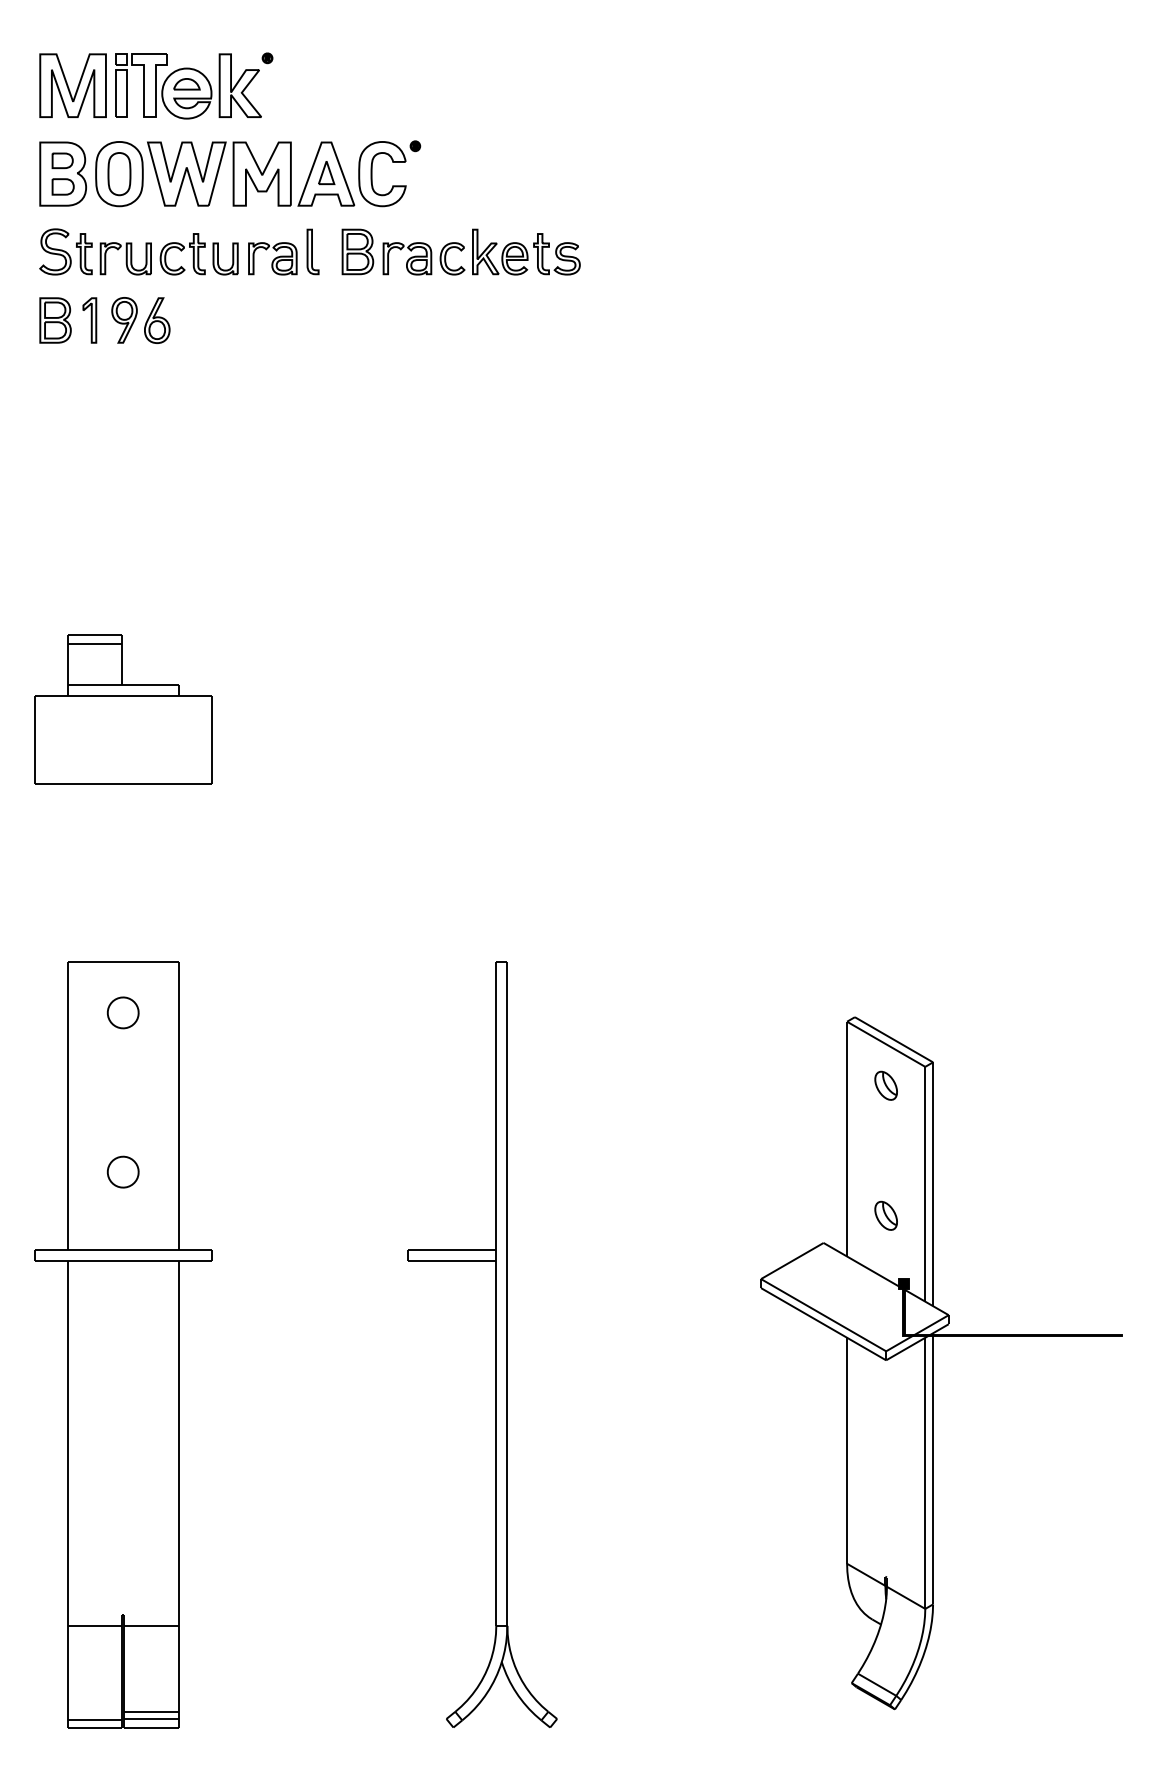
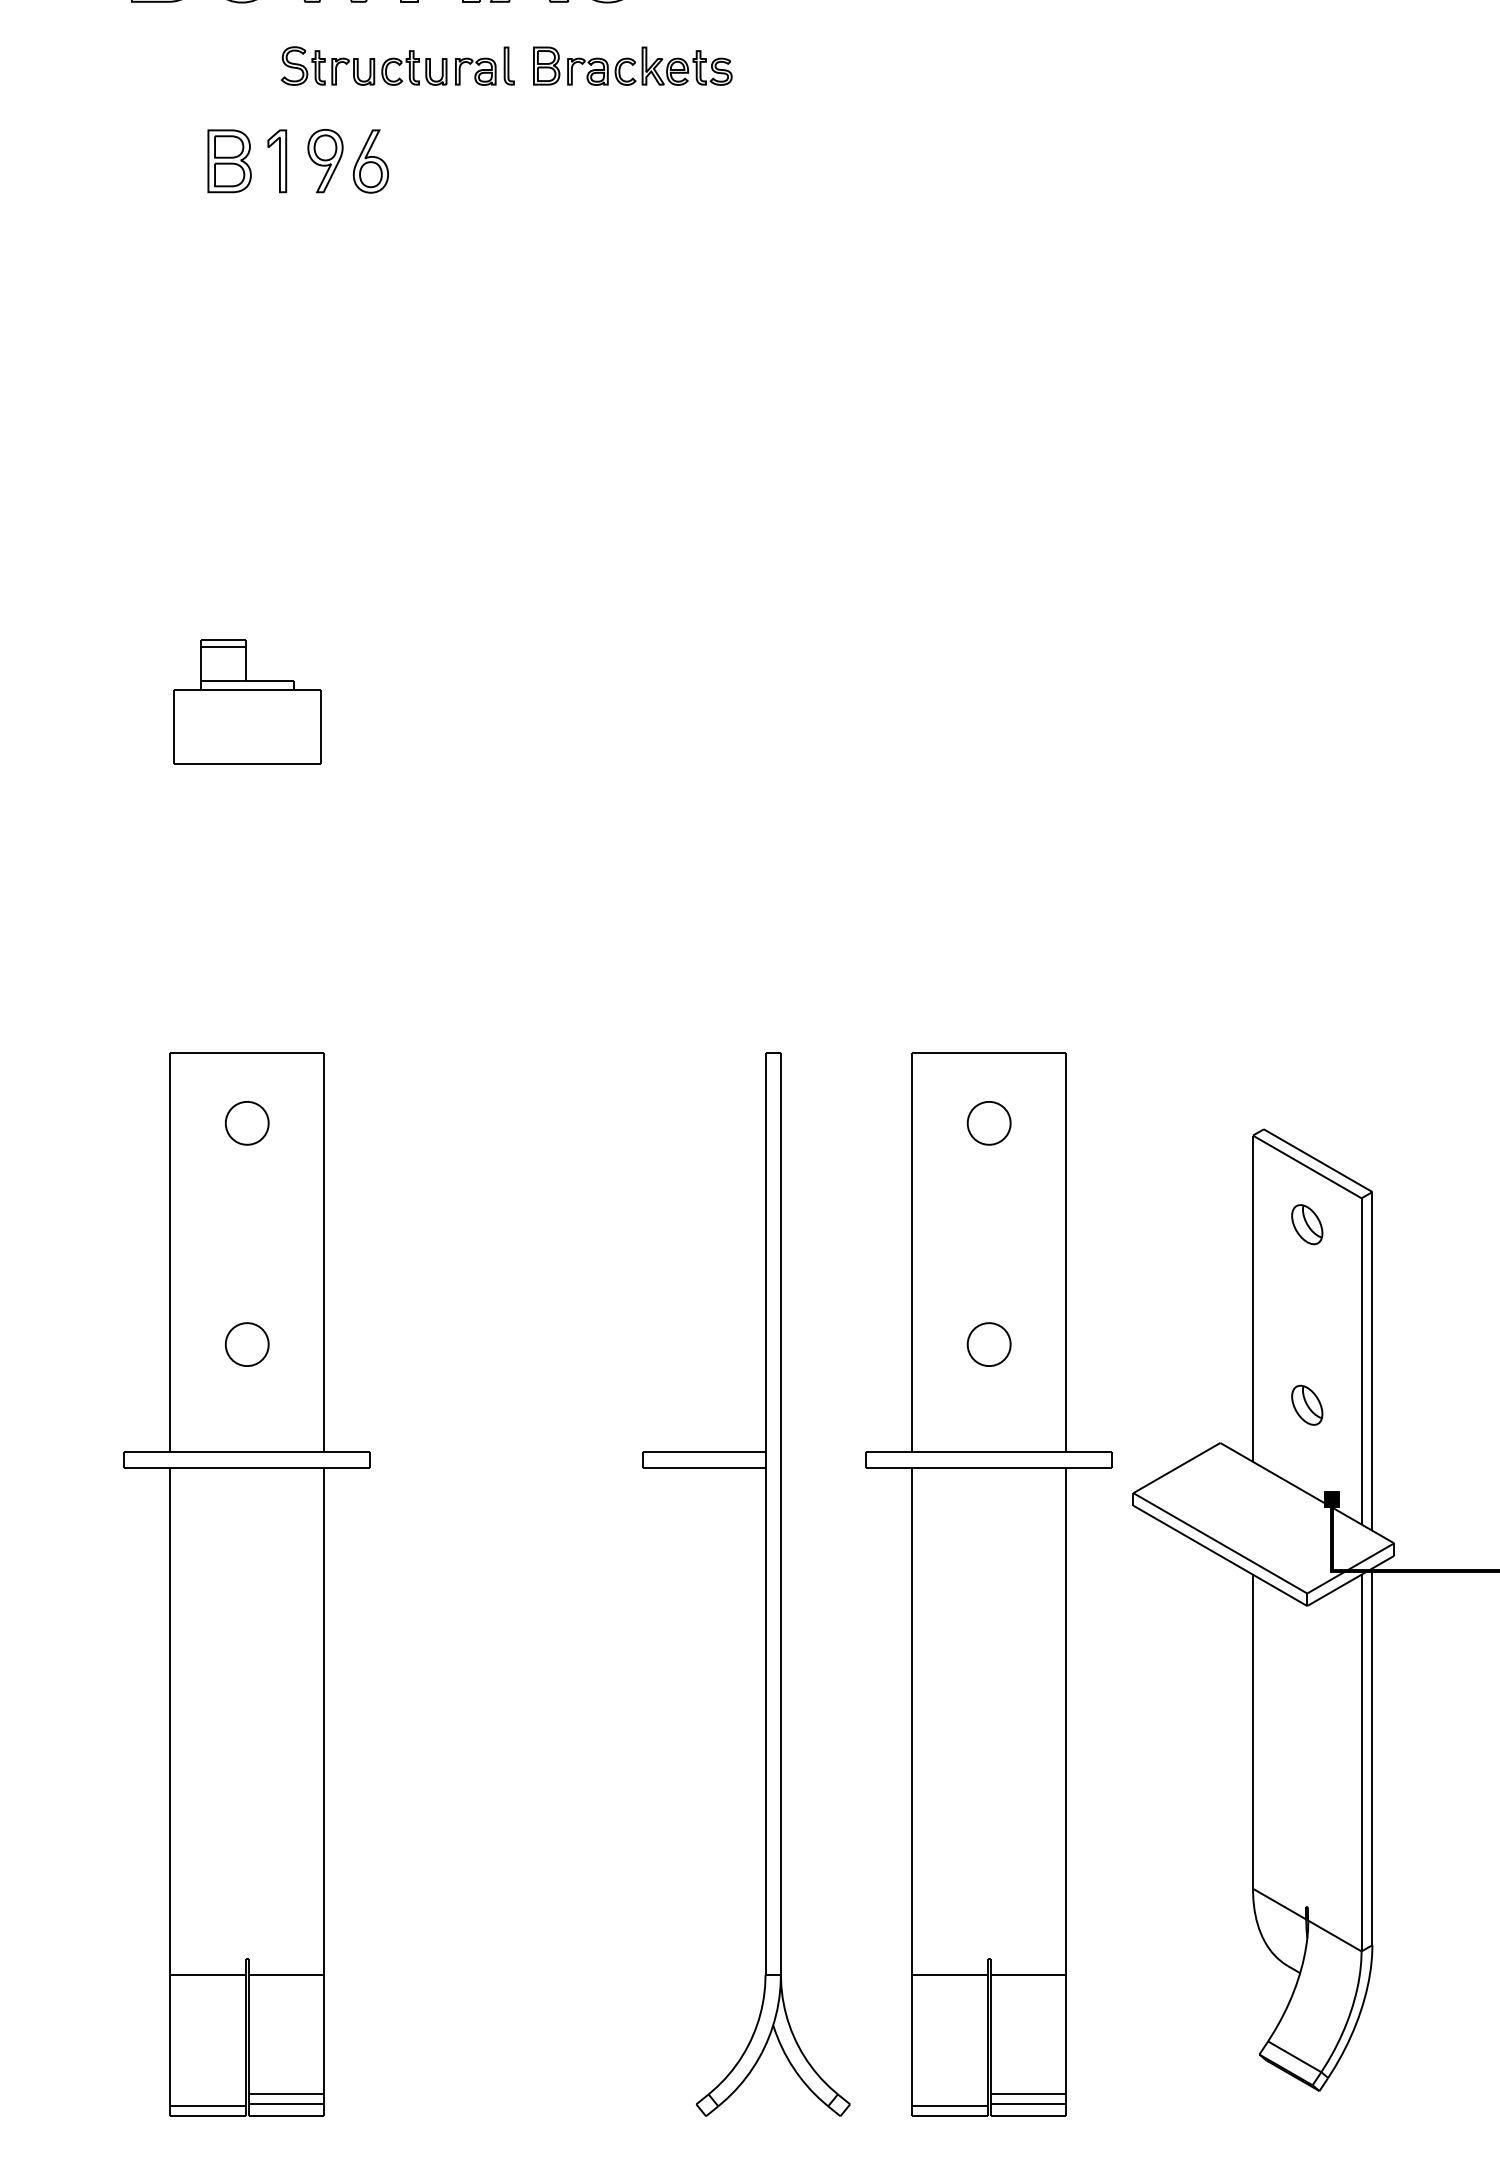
part: (309, 251) -> (506, 65), size x0.6
part: (97, 320) -> (287, 161), moved
part: (123, 709) -> (247, 701), size x0.6
part: (657, 1344) -> (989, 1584), added

